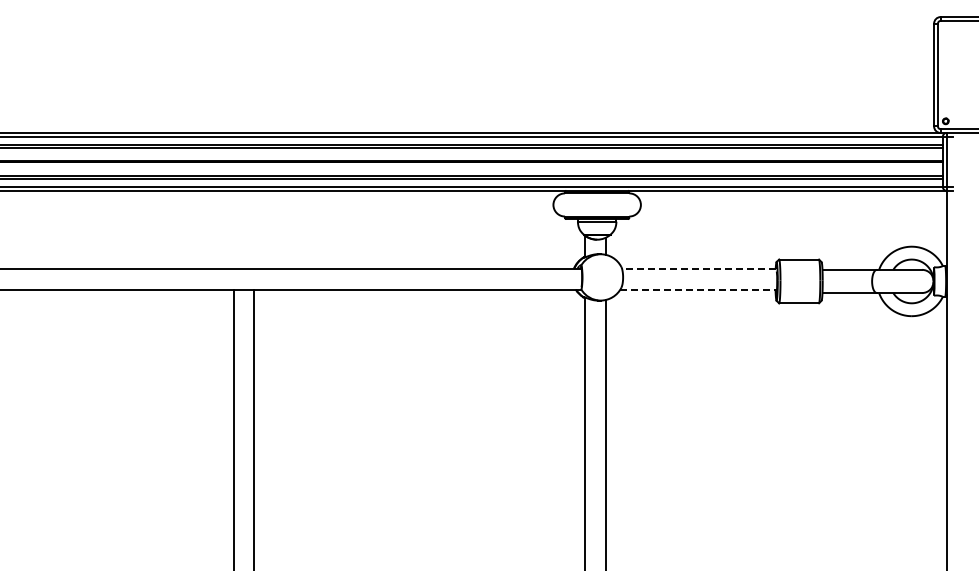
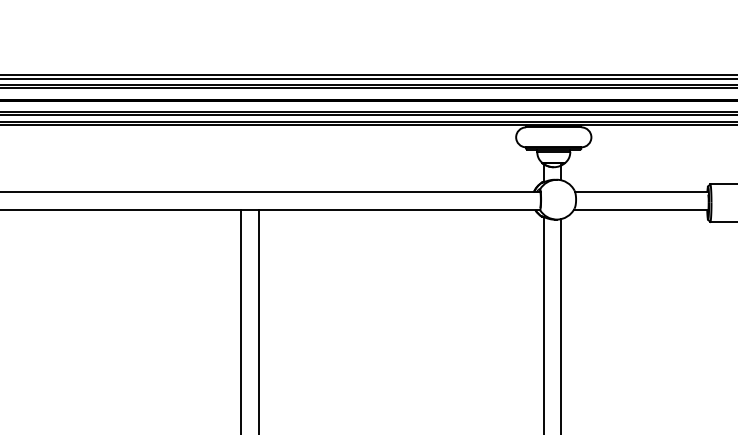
line: (698, 268) -> (640, 192), dashed -> solid
line: (699, 289) -> (641, 210), dashed -> solid

